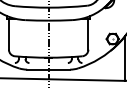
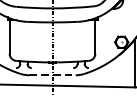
line: (48, 69) -> (52, 75), solid -> dashed

